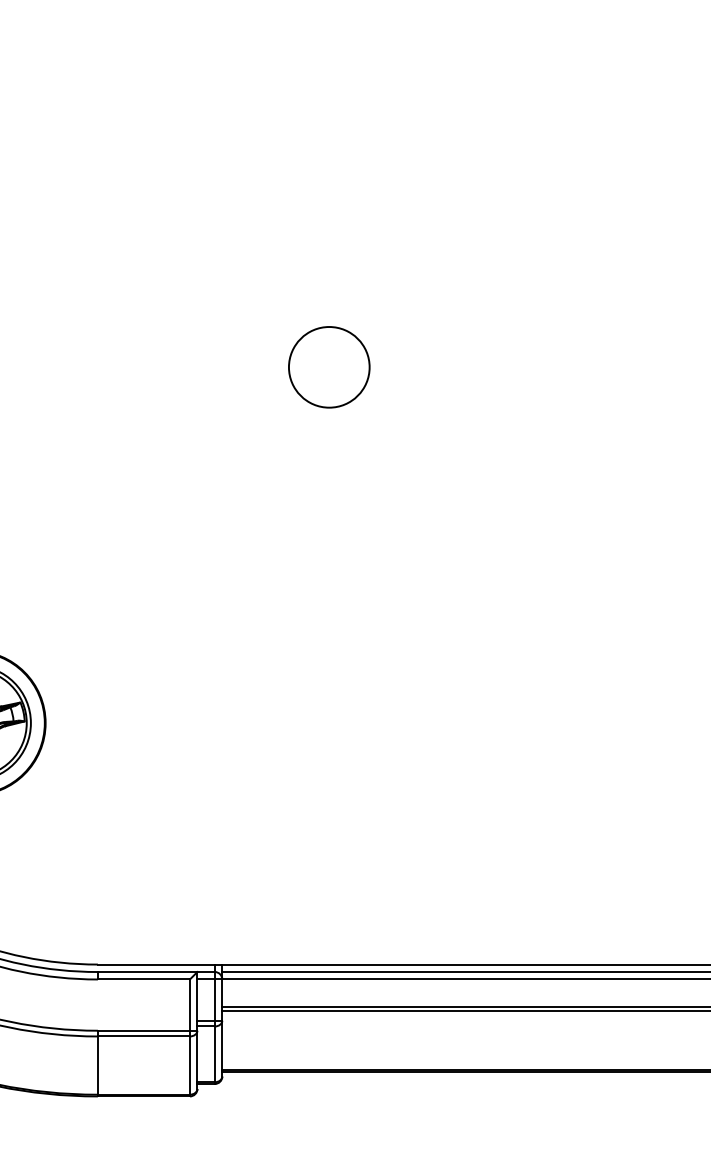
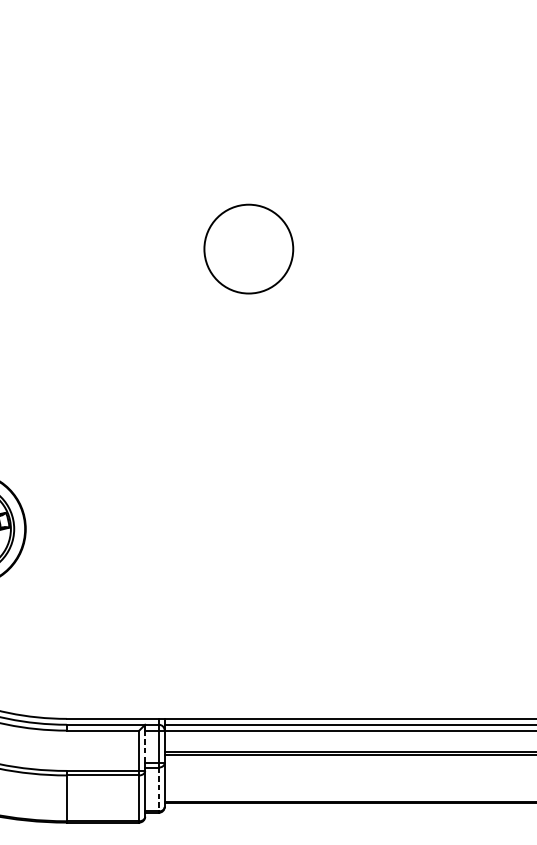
circle: (329, 367) -> (249, 249), size x1.4
line: (197, 1000) -> (145, 747), solid -> dashed
line: (214, 1054) -> (158, 789), solid -> dashed

